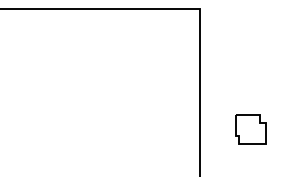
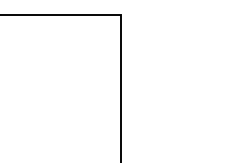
part: (250, 129) -> (168, 129), removed

